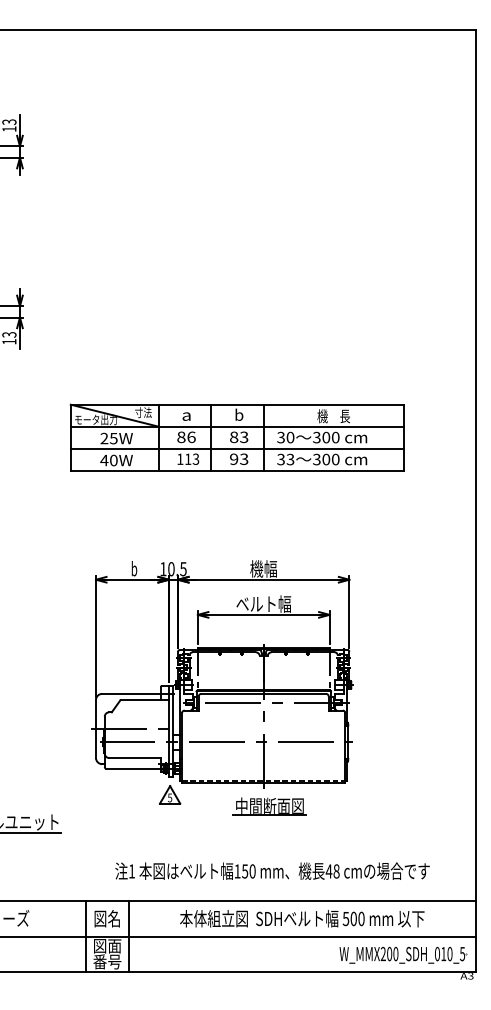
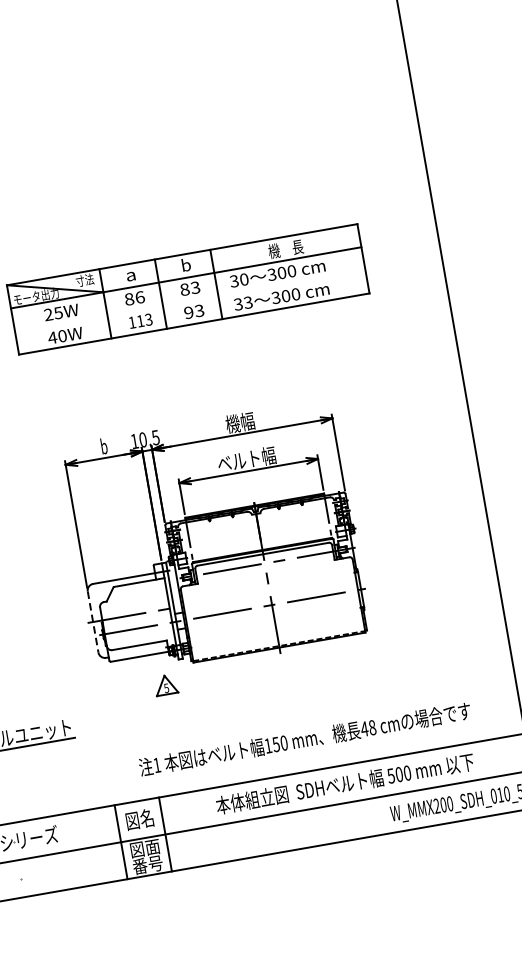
line: (236, 448) -> (189, 300), removed
line: (96, 729) -> (93, 622), solid -> dashed
part: (170, 794) -> (166, 684), moved
part: (269, 806) -> (289, 671), removed

